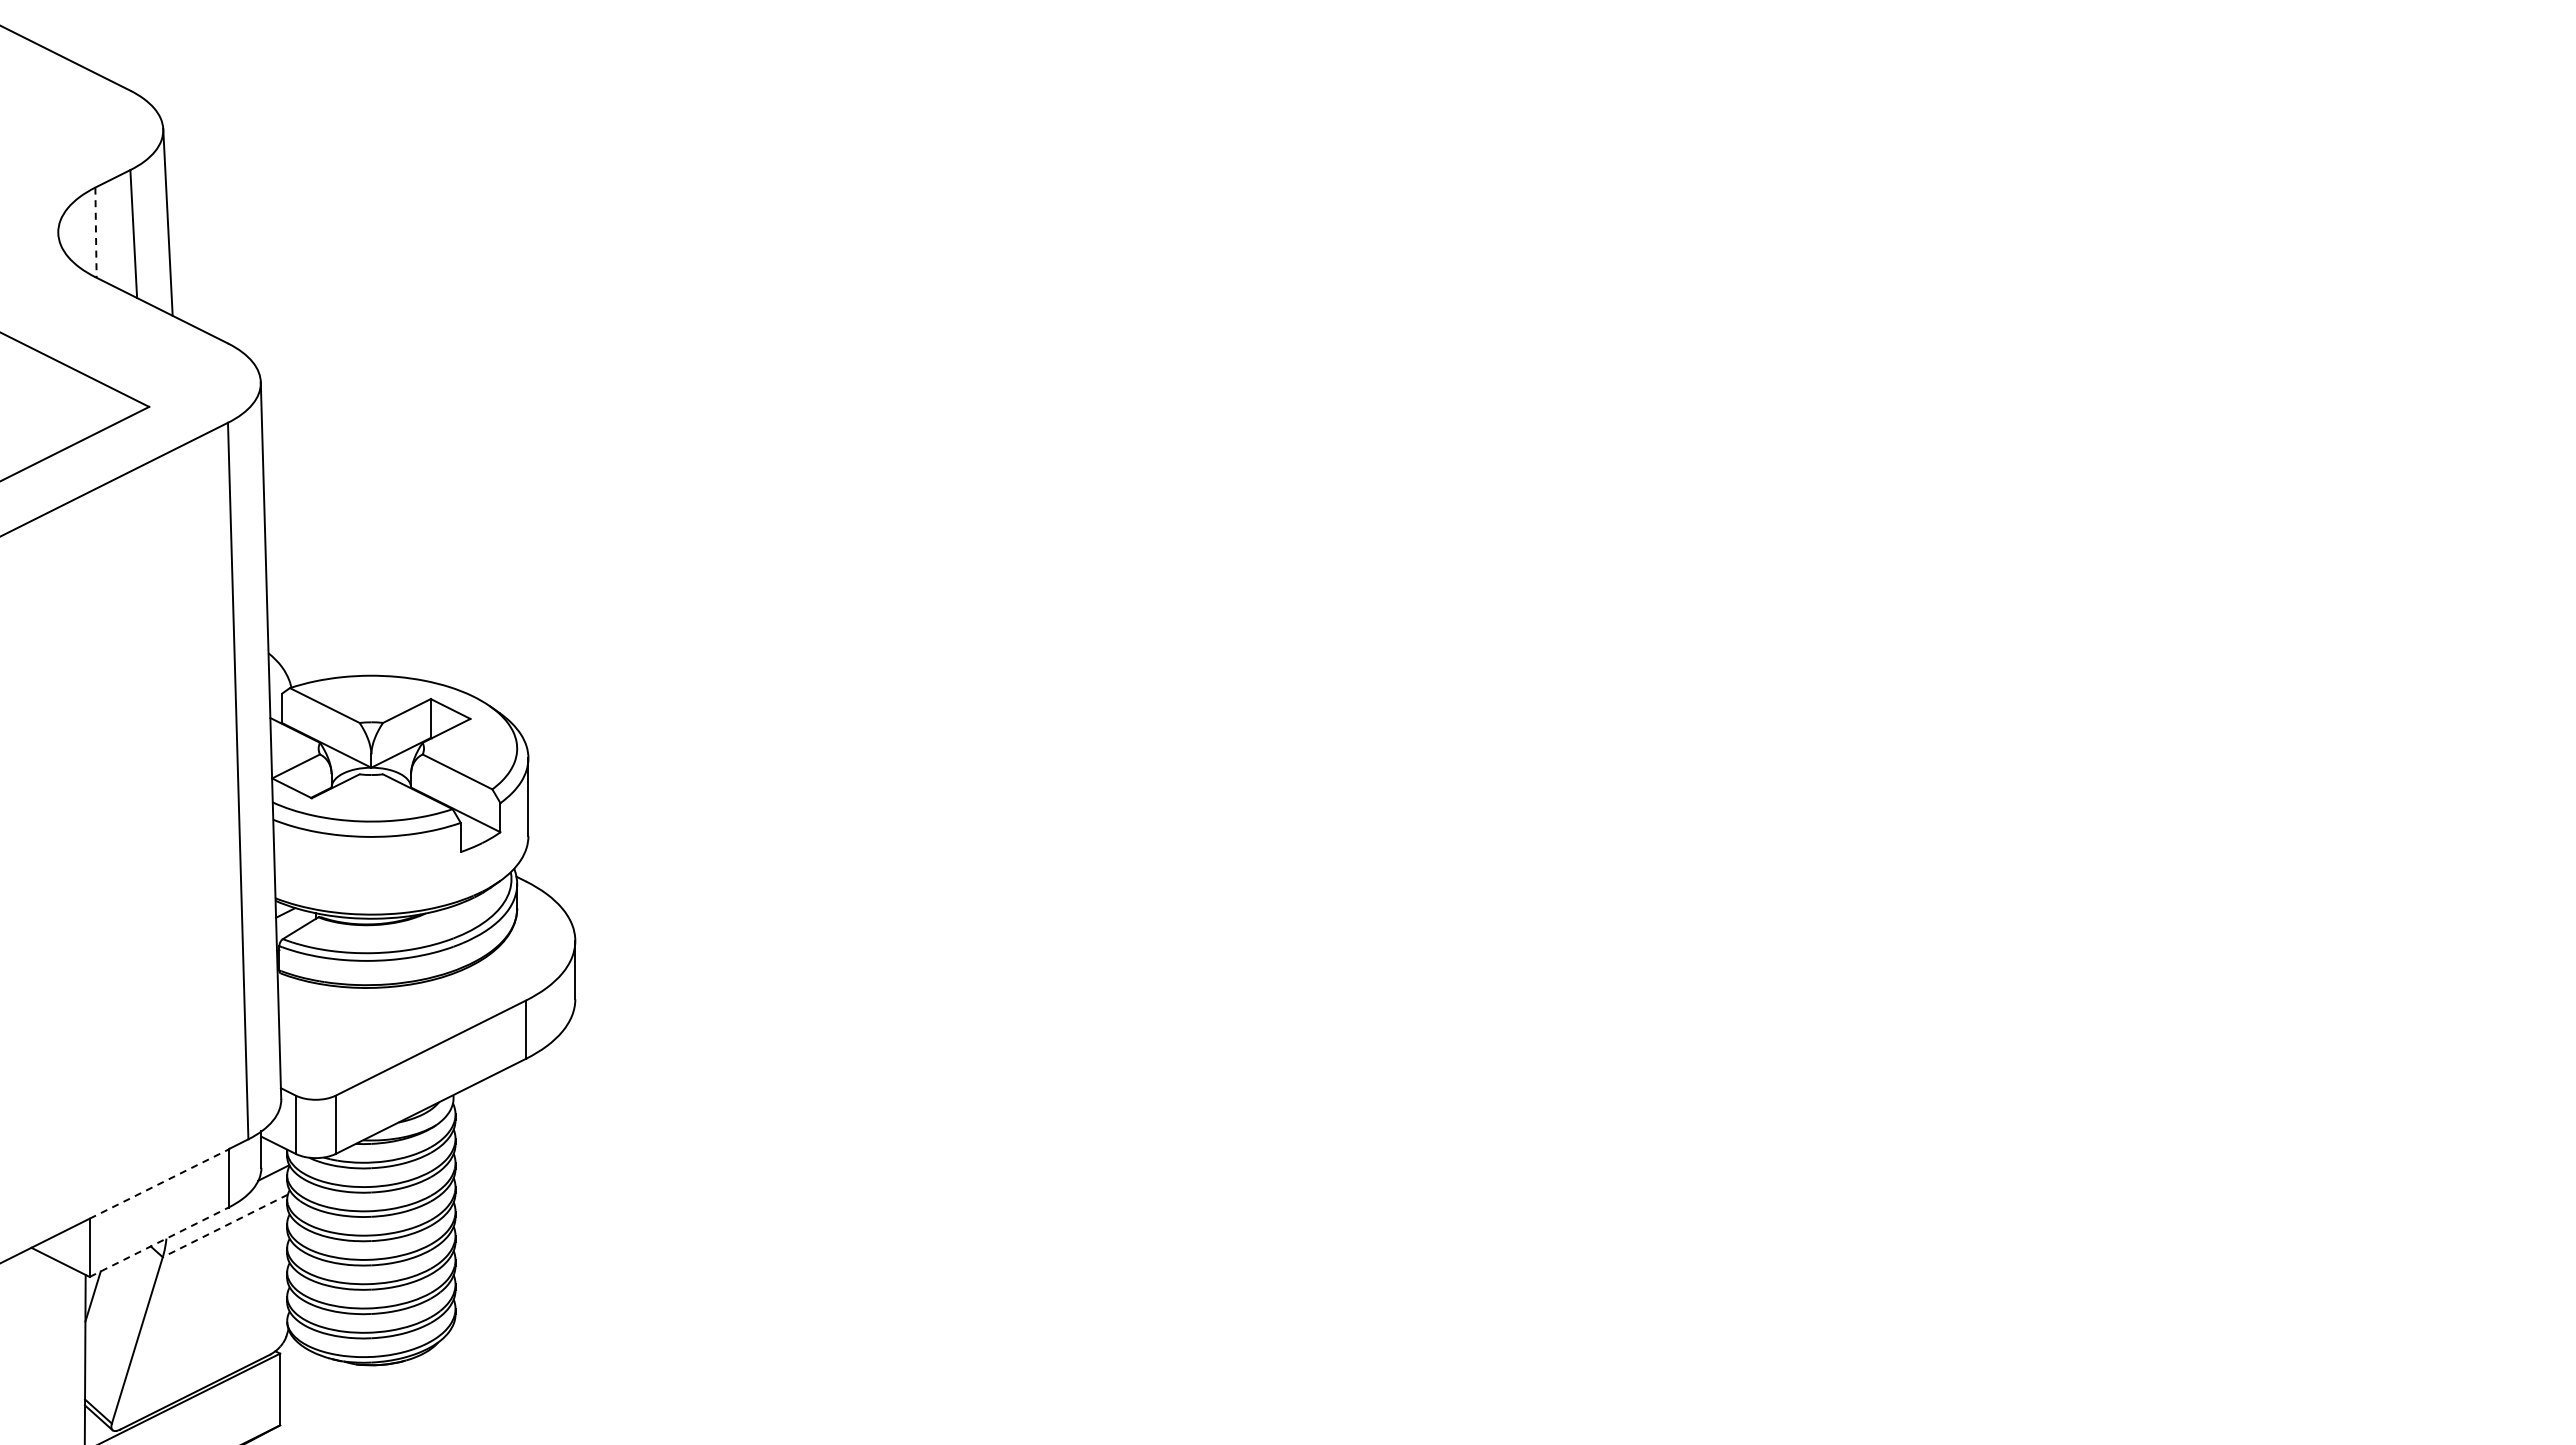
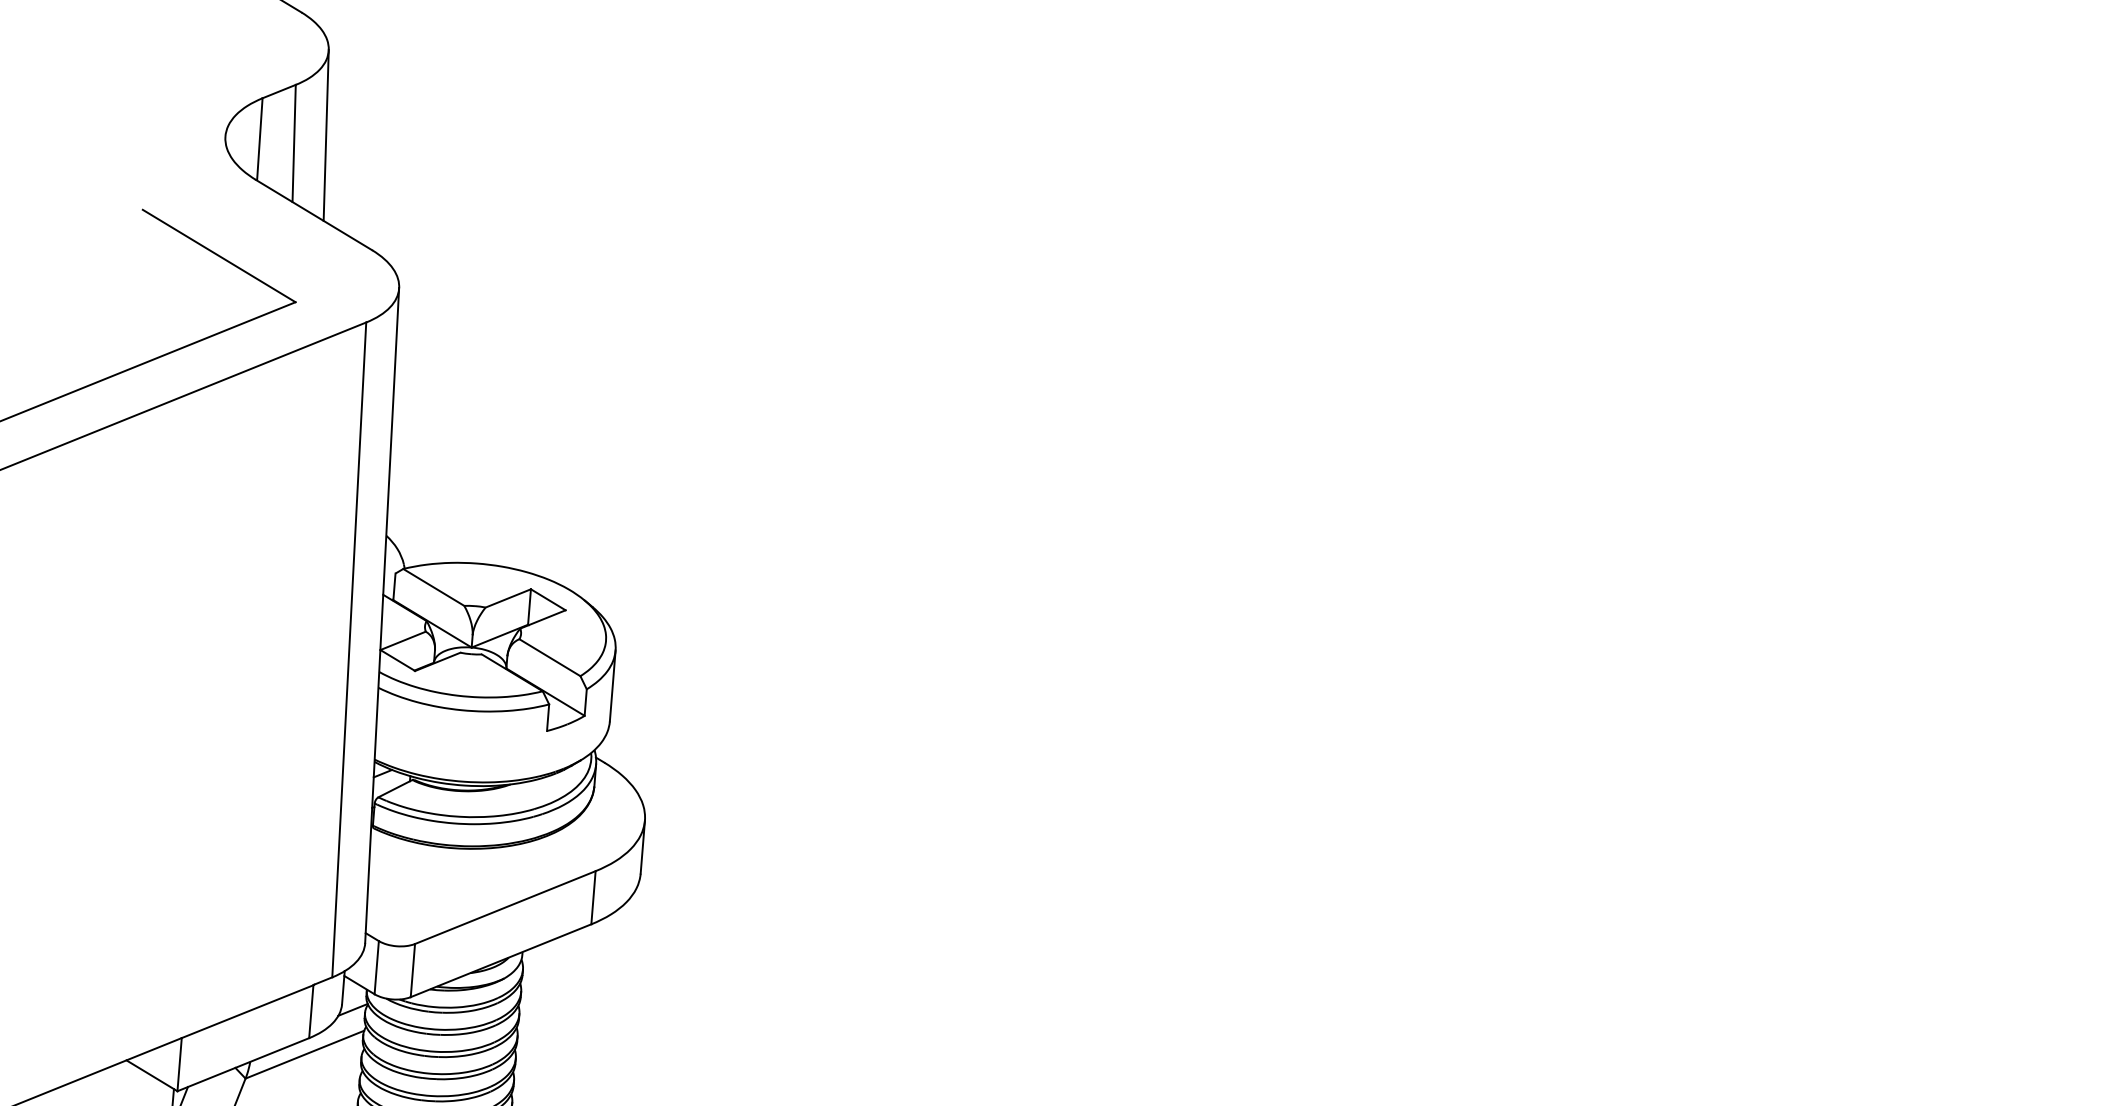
line: (96, 232) -> (260, 139), dashed -> solid
line: (159, 1184) -> (247, 1012), dashed -> solid
line: (225, 1225) -> (305, 1054), dashed -> solid
line: (159, 1242) -> (243, 1064), dashed -> solid

